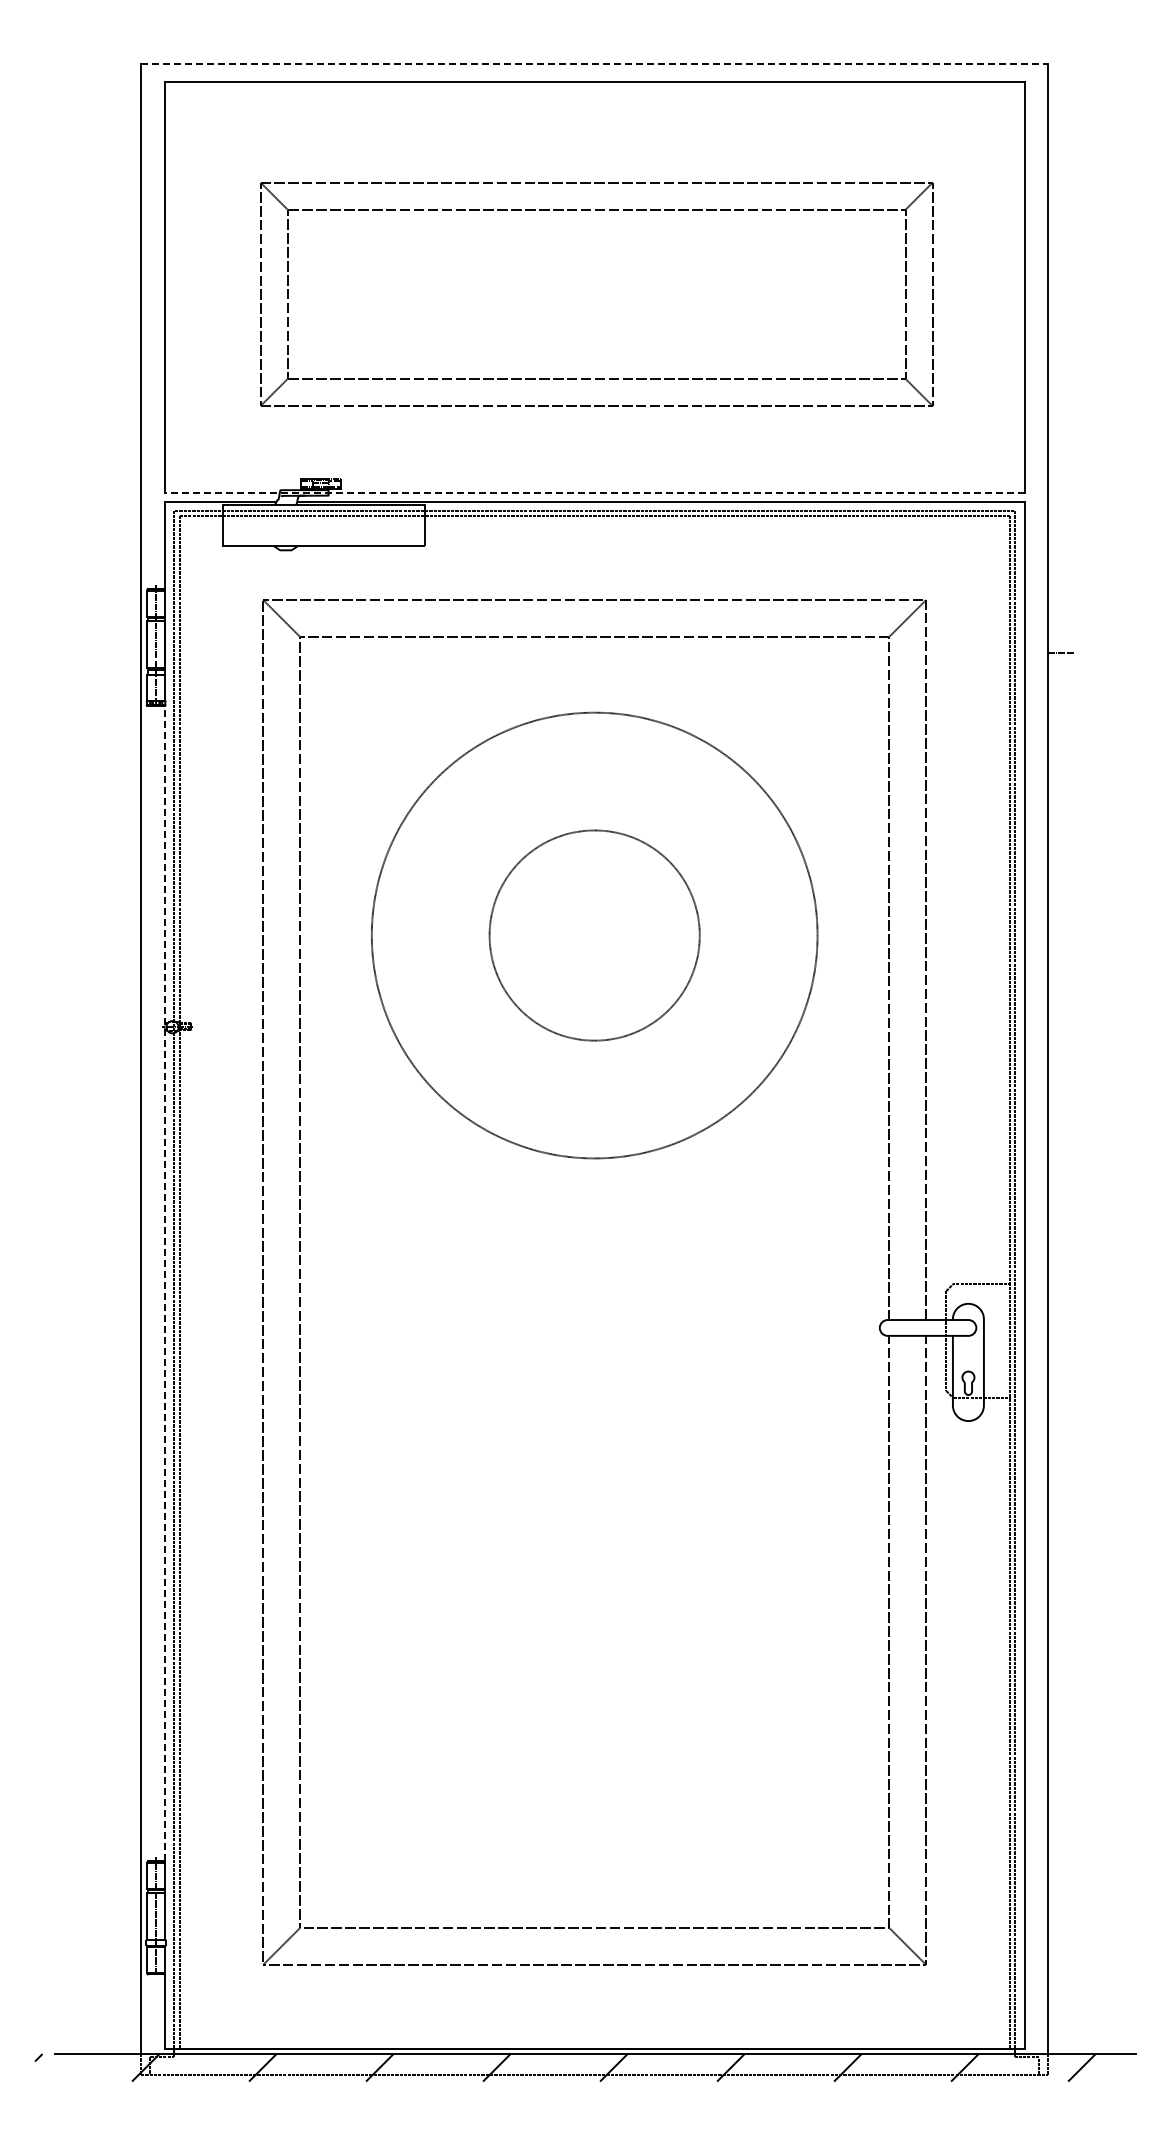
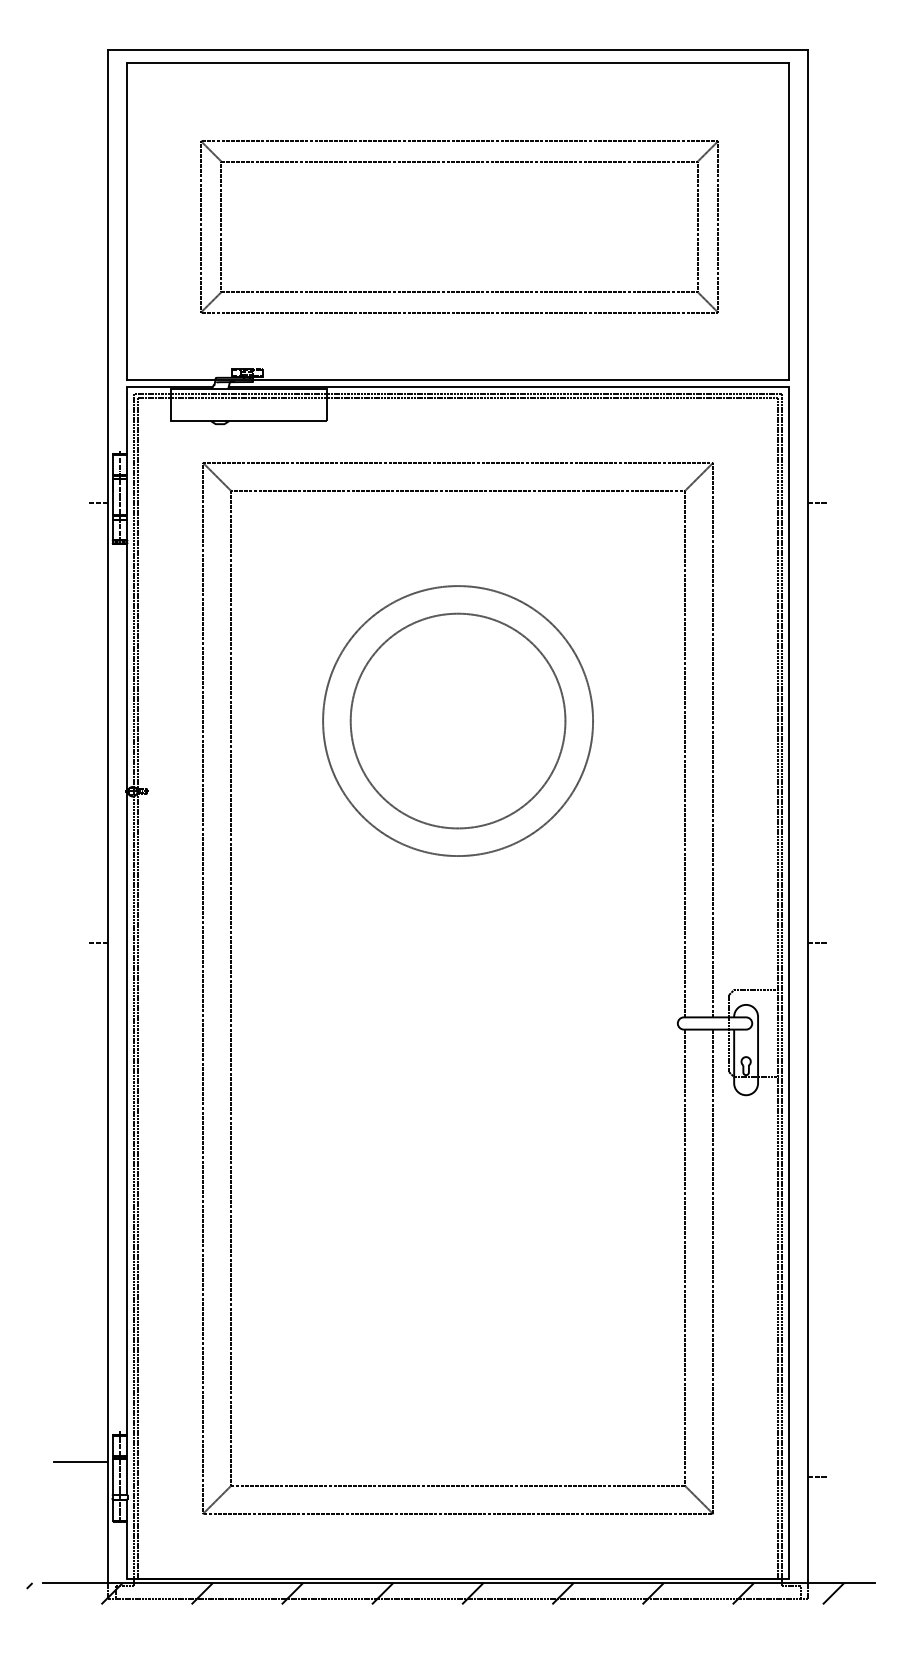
line: (594, 64) -> (457, 49), dashed -> solid
line: (594, 492) -> (457, 379), dashed -> solid
line: (127, 652) -> (98, 502), added
circle: (594, 935) -> (457, 721), size x0.62
circle: (594, 935) -> (457, 721), size x1.67
line: (127, 1223) -> (98, 942), added
line: (1060, 1223) -> (817, 942), added
line: (164, 1283) -> (126, 989), dashed -> solid
line: (103, 1896) -> (79, 1461), added
line: (1060, 1916) -> (817, 1477), added

